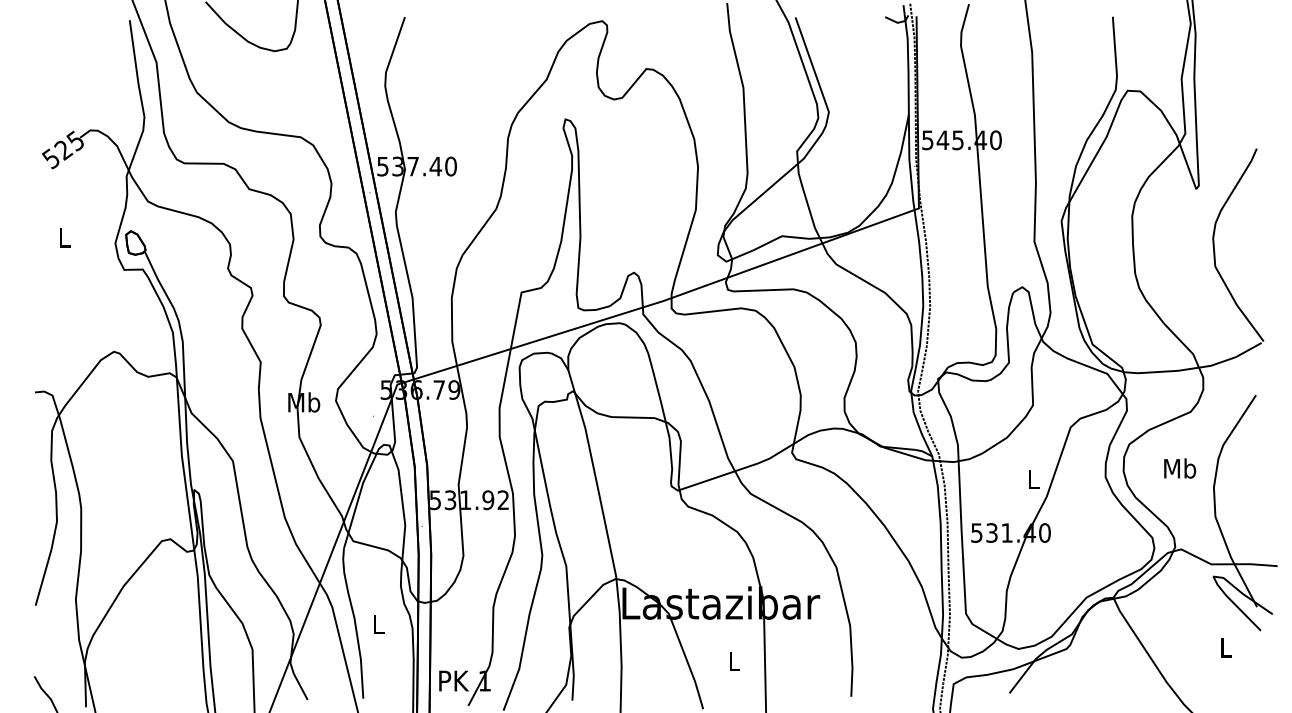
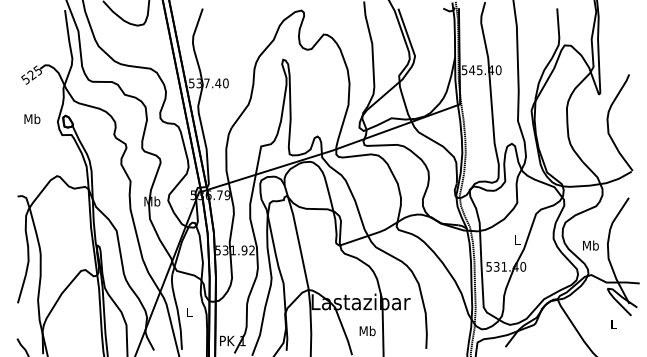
text: (64, 238) -> (32, 119), L -> Mb
text: (1179, 468) -> (590, 245), moved
text: (733, 662) -> (367, 331), L -> Mb

